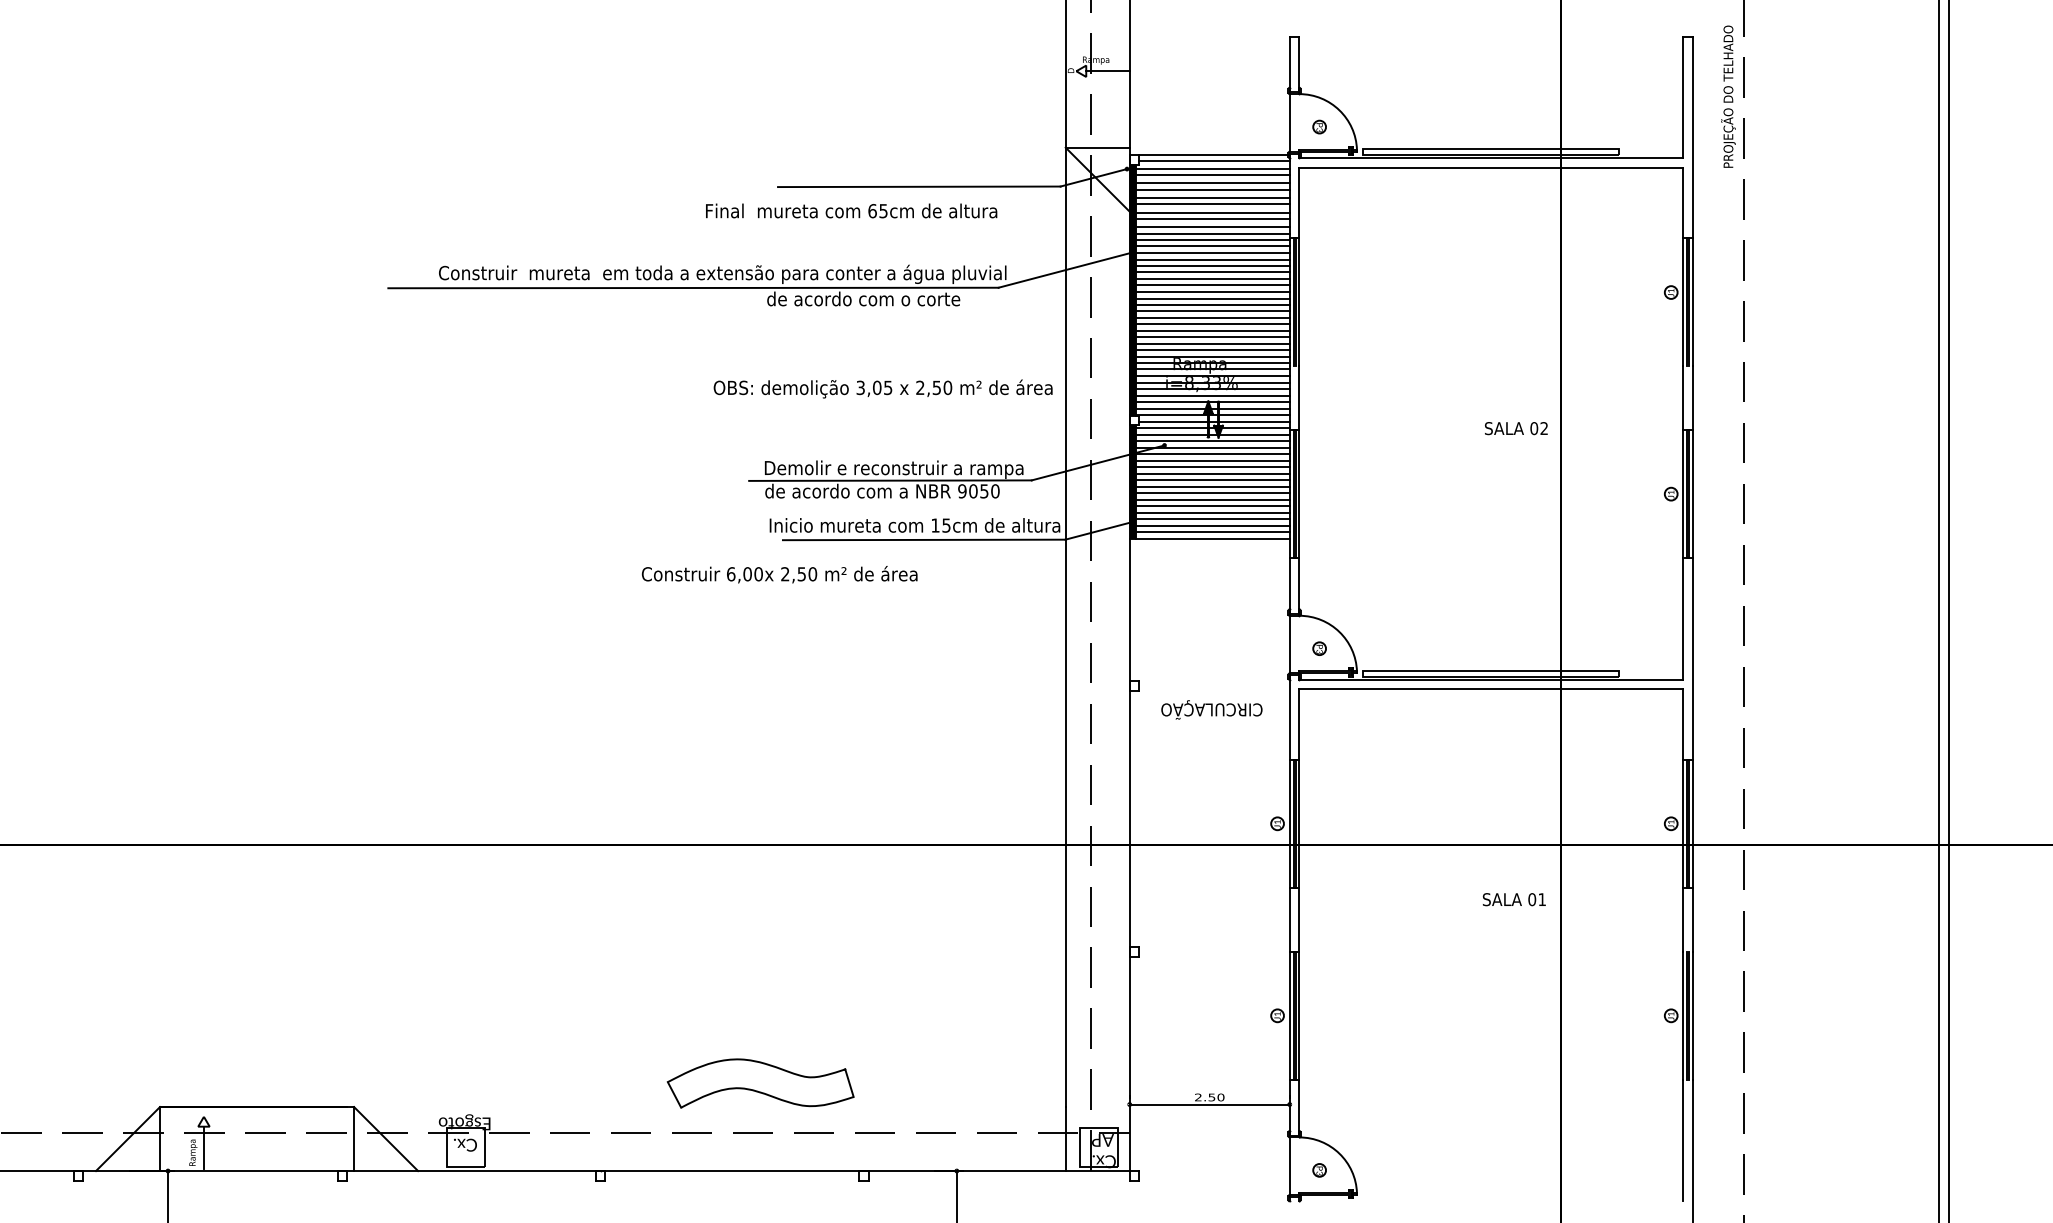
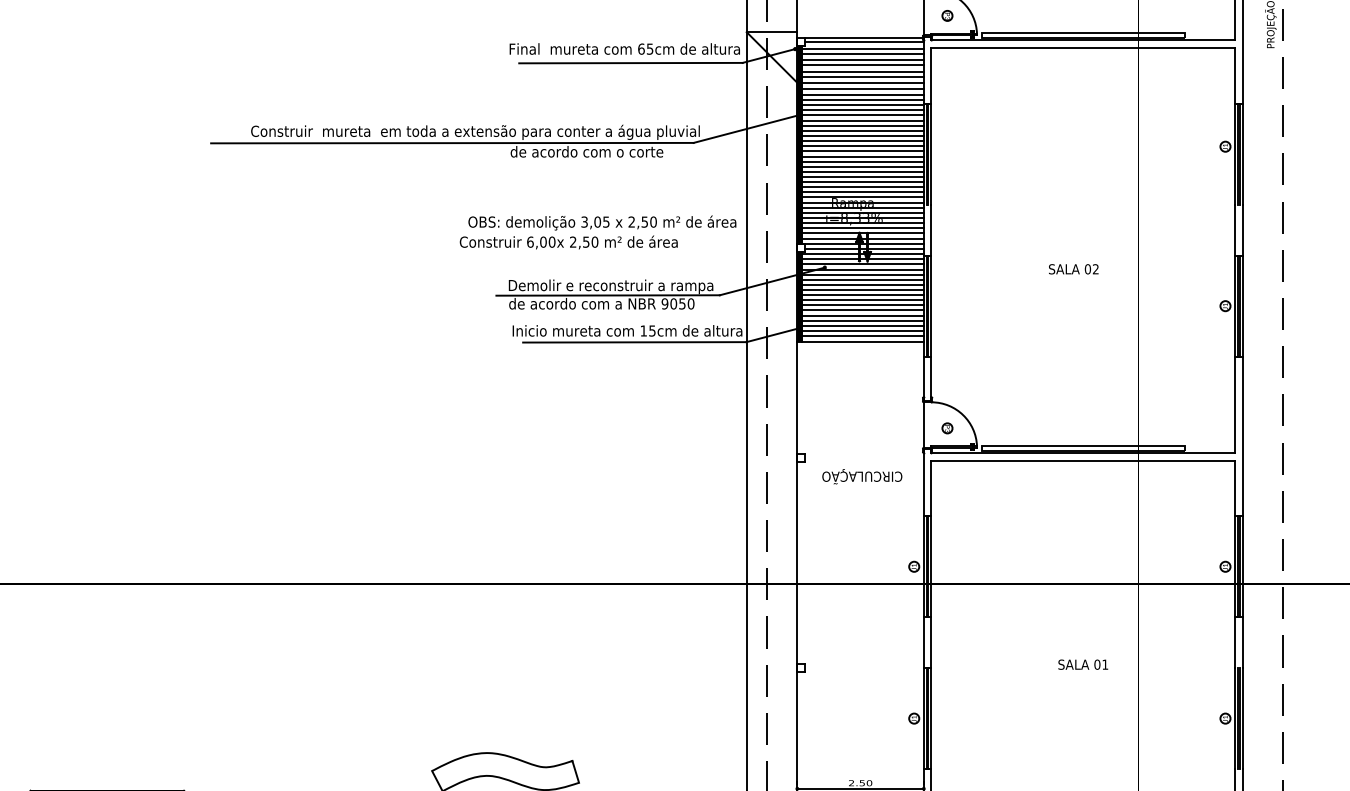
text: (851, 210) -> (624, 48), moved
text: (1516, 428) -> (1073, 269), moved
text: (779, 574) -> (568, 242), moved
text: (1513, 899) -> (1082, 664), moved

